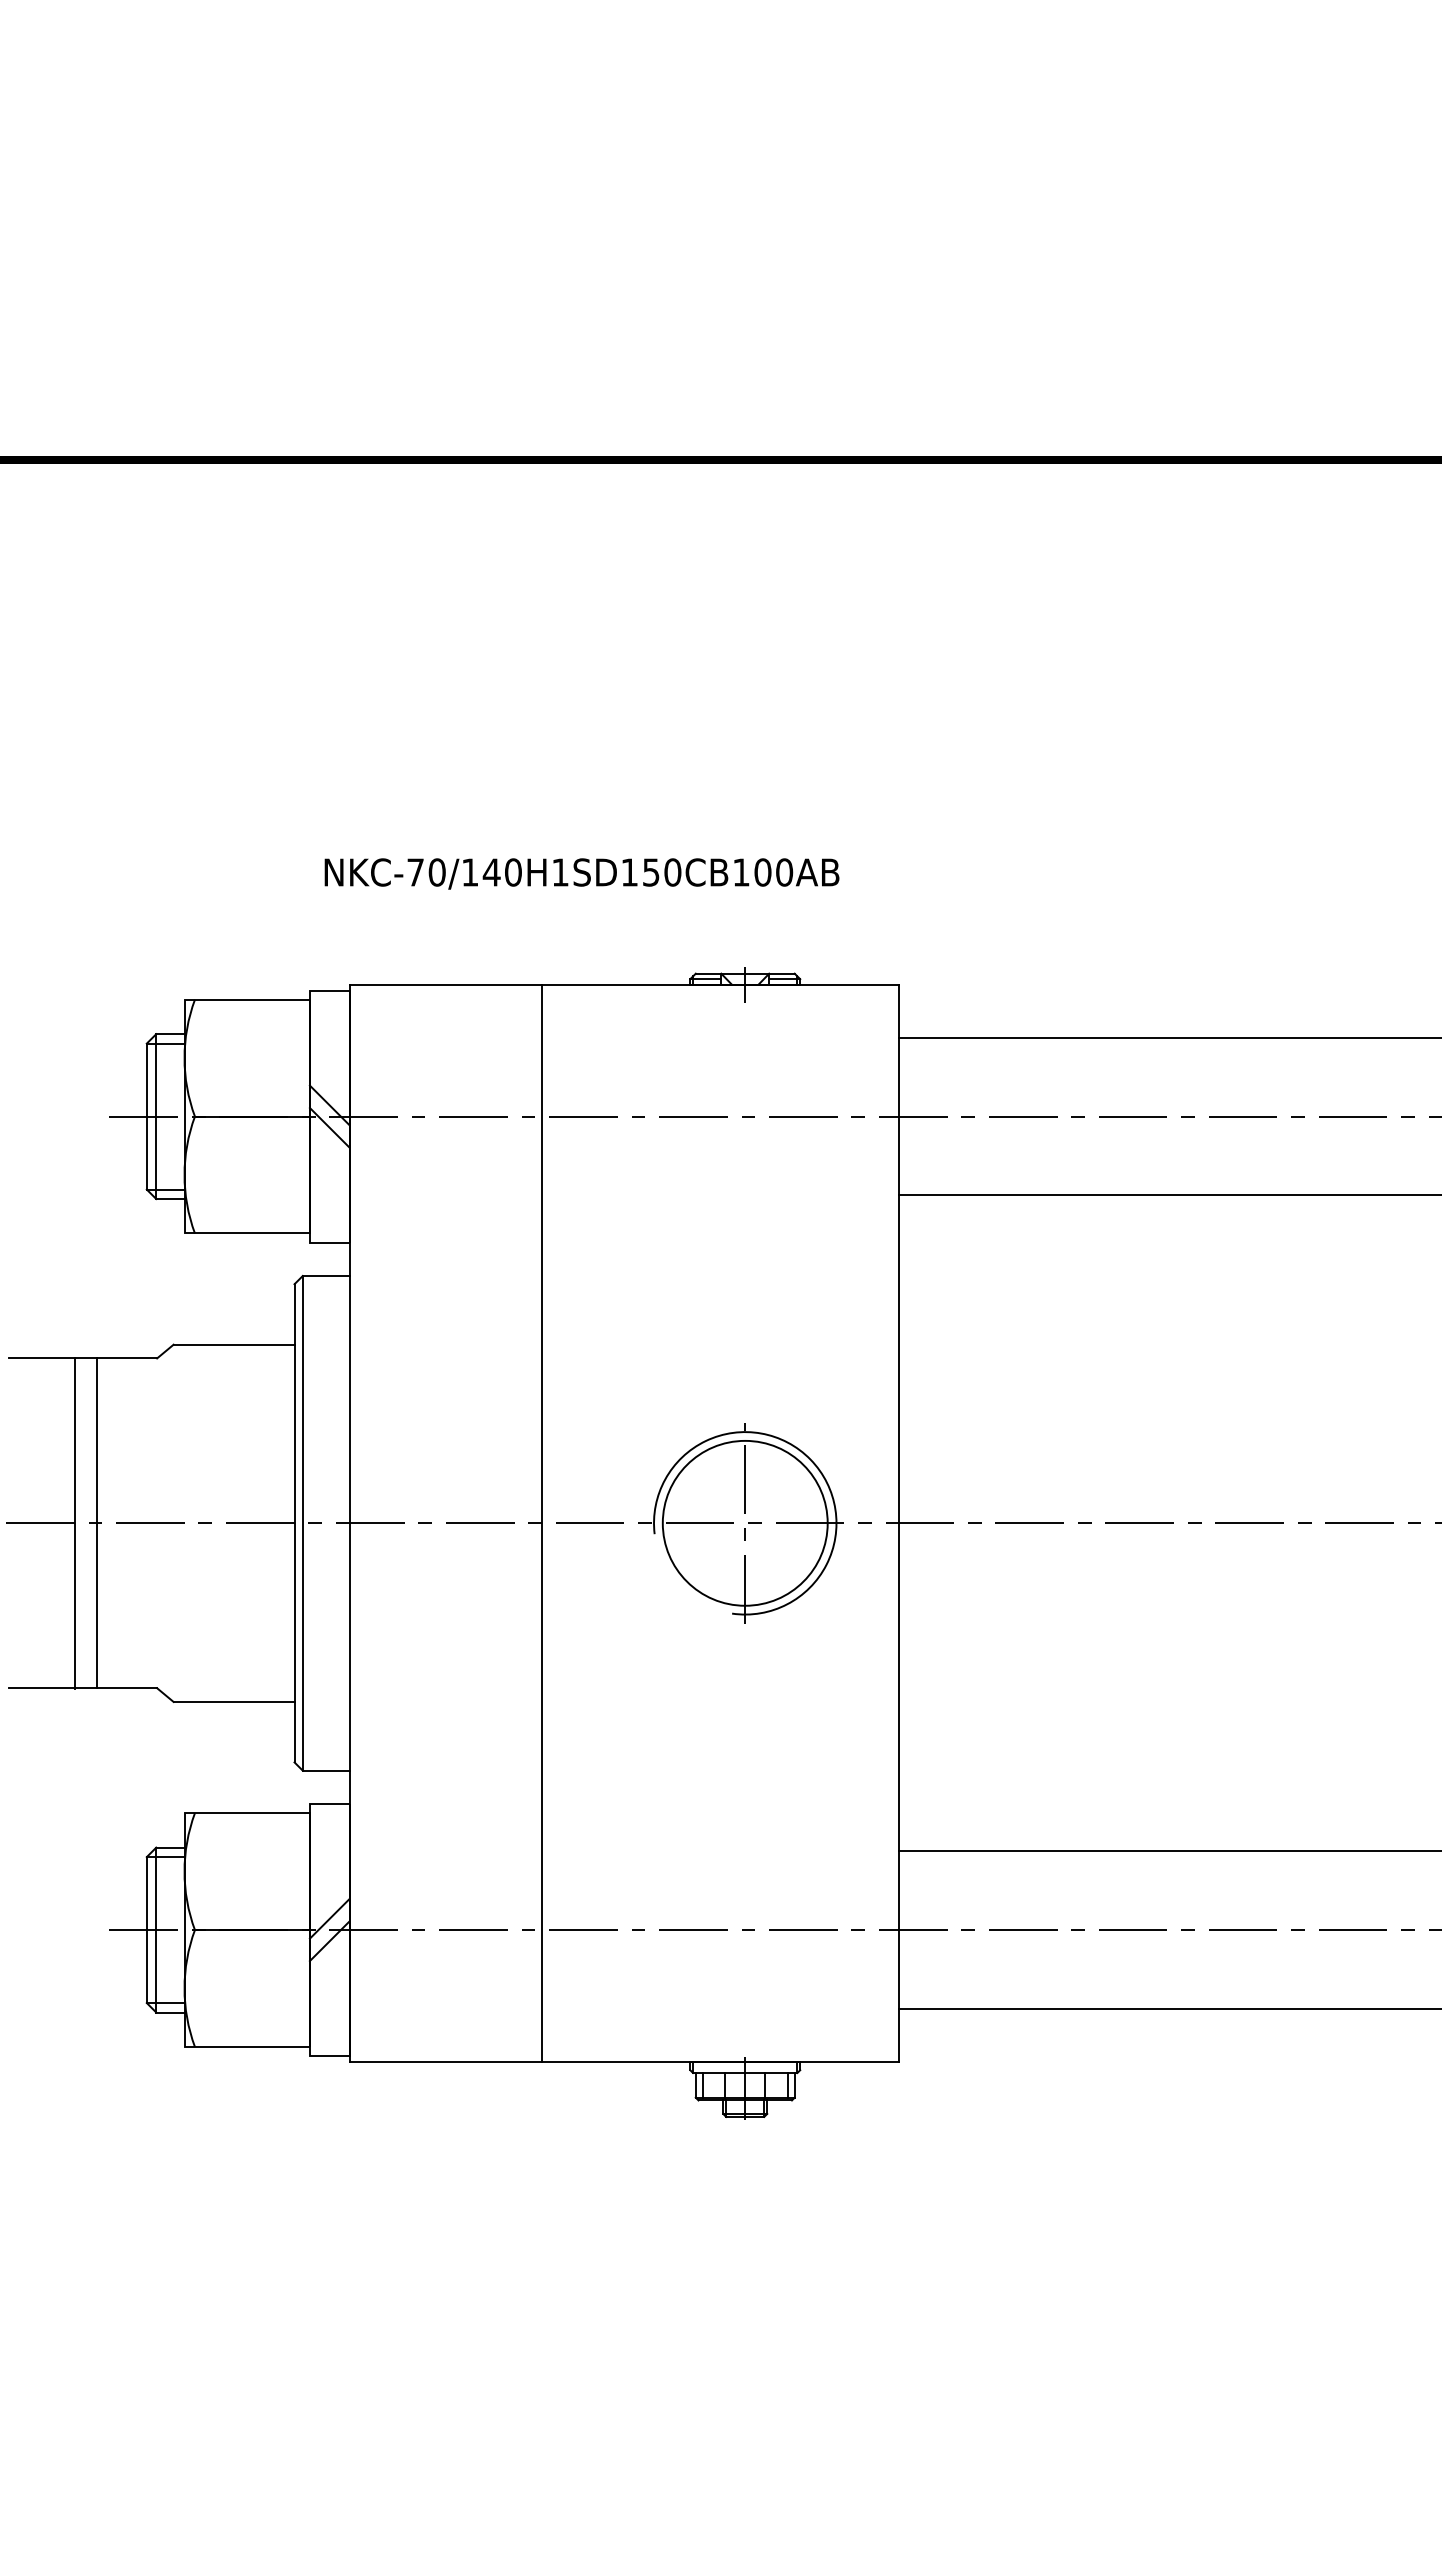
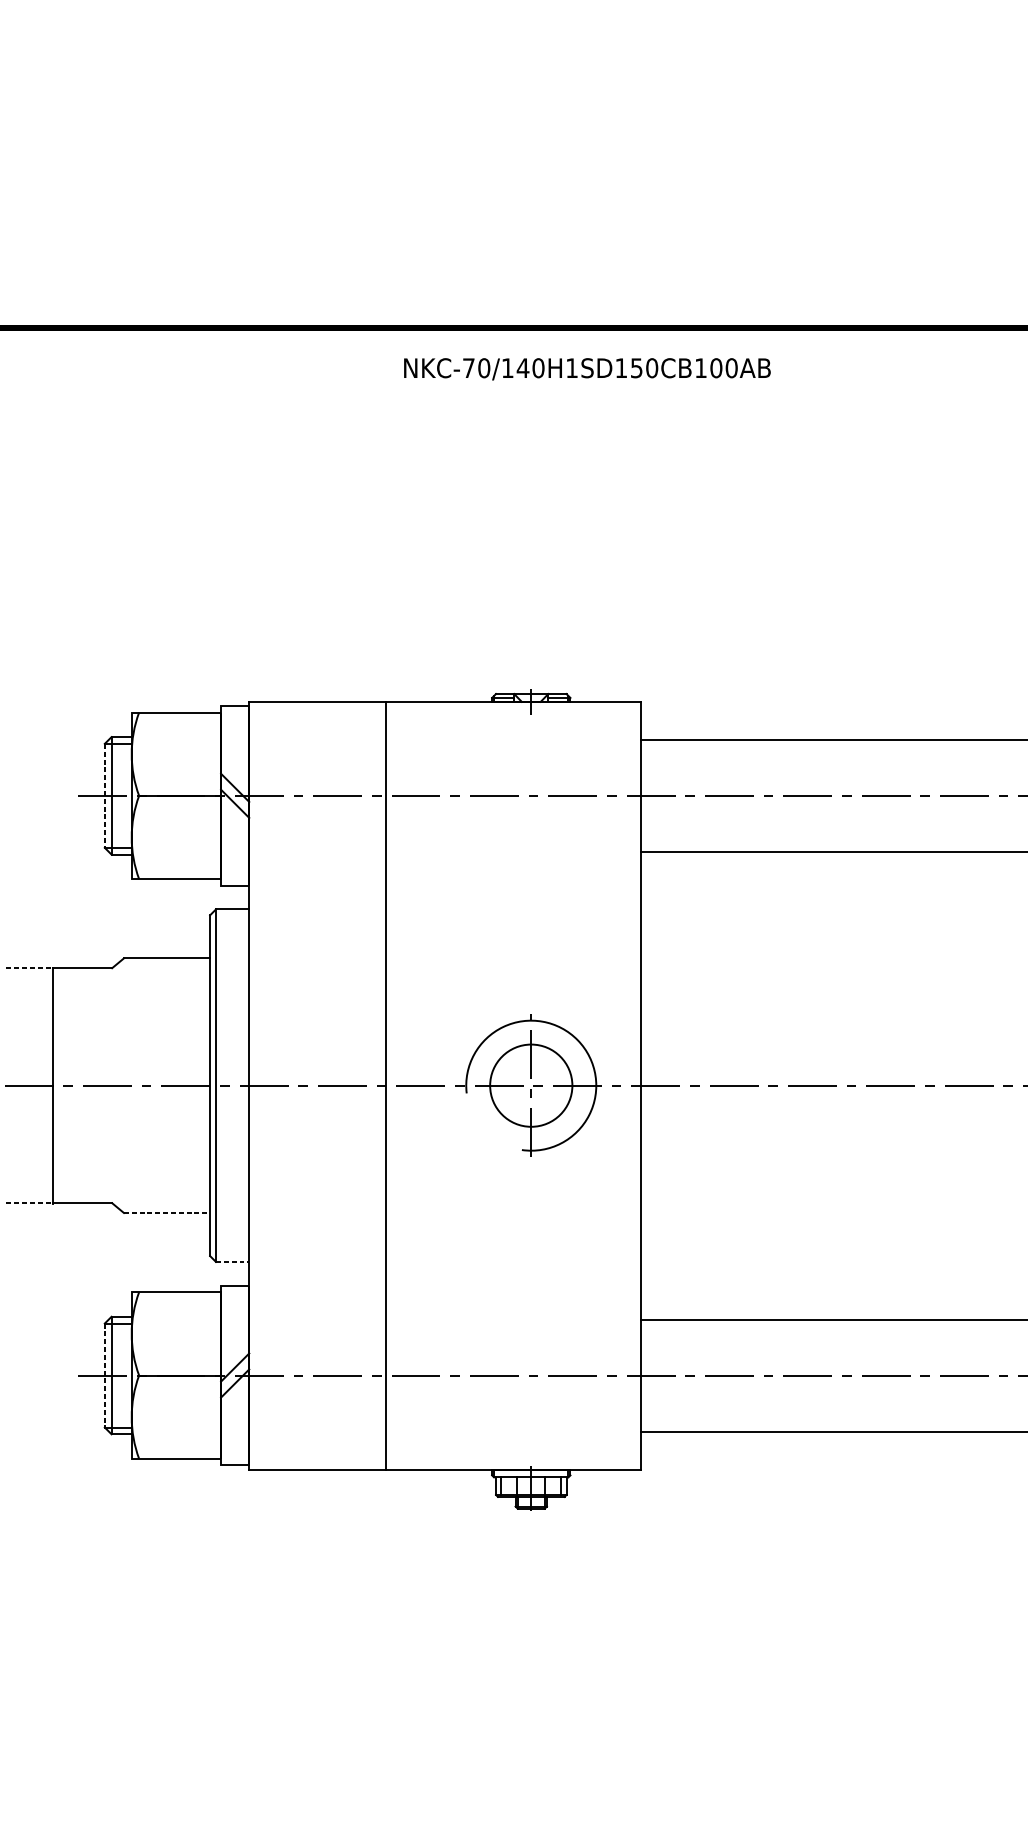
text: (581, 873) -> (587, 368), moved
line: (146, 1116) -> (104, 795), solid -> dashed
line: (42, 1358) -> (30, 968), solid -> dashed
circle: (744, 1522) -> (530, 1085), size x0.7
line: (96, 1523) -> (68, 1085), removed
line: (42, 1688) -> (30, 1203), solid -> dashed
line: (234, 1701) -> (167, 1212), solid -> dashed
line: (326, 1770) -> (232, 1261), solid -> dashed
line: (146, 1930) -> (104, 1375), solid -> dashed

